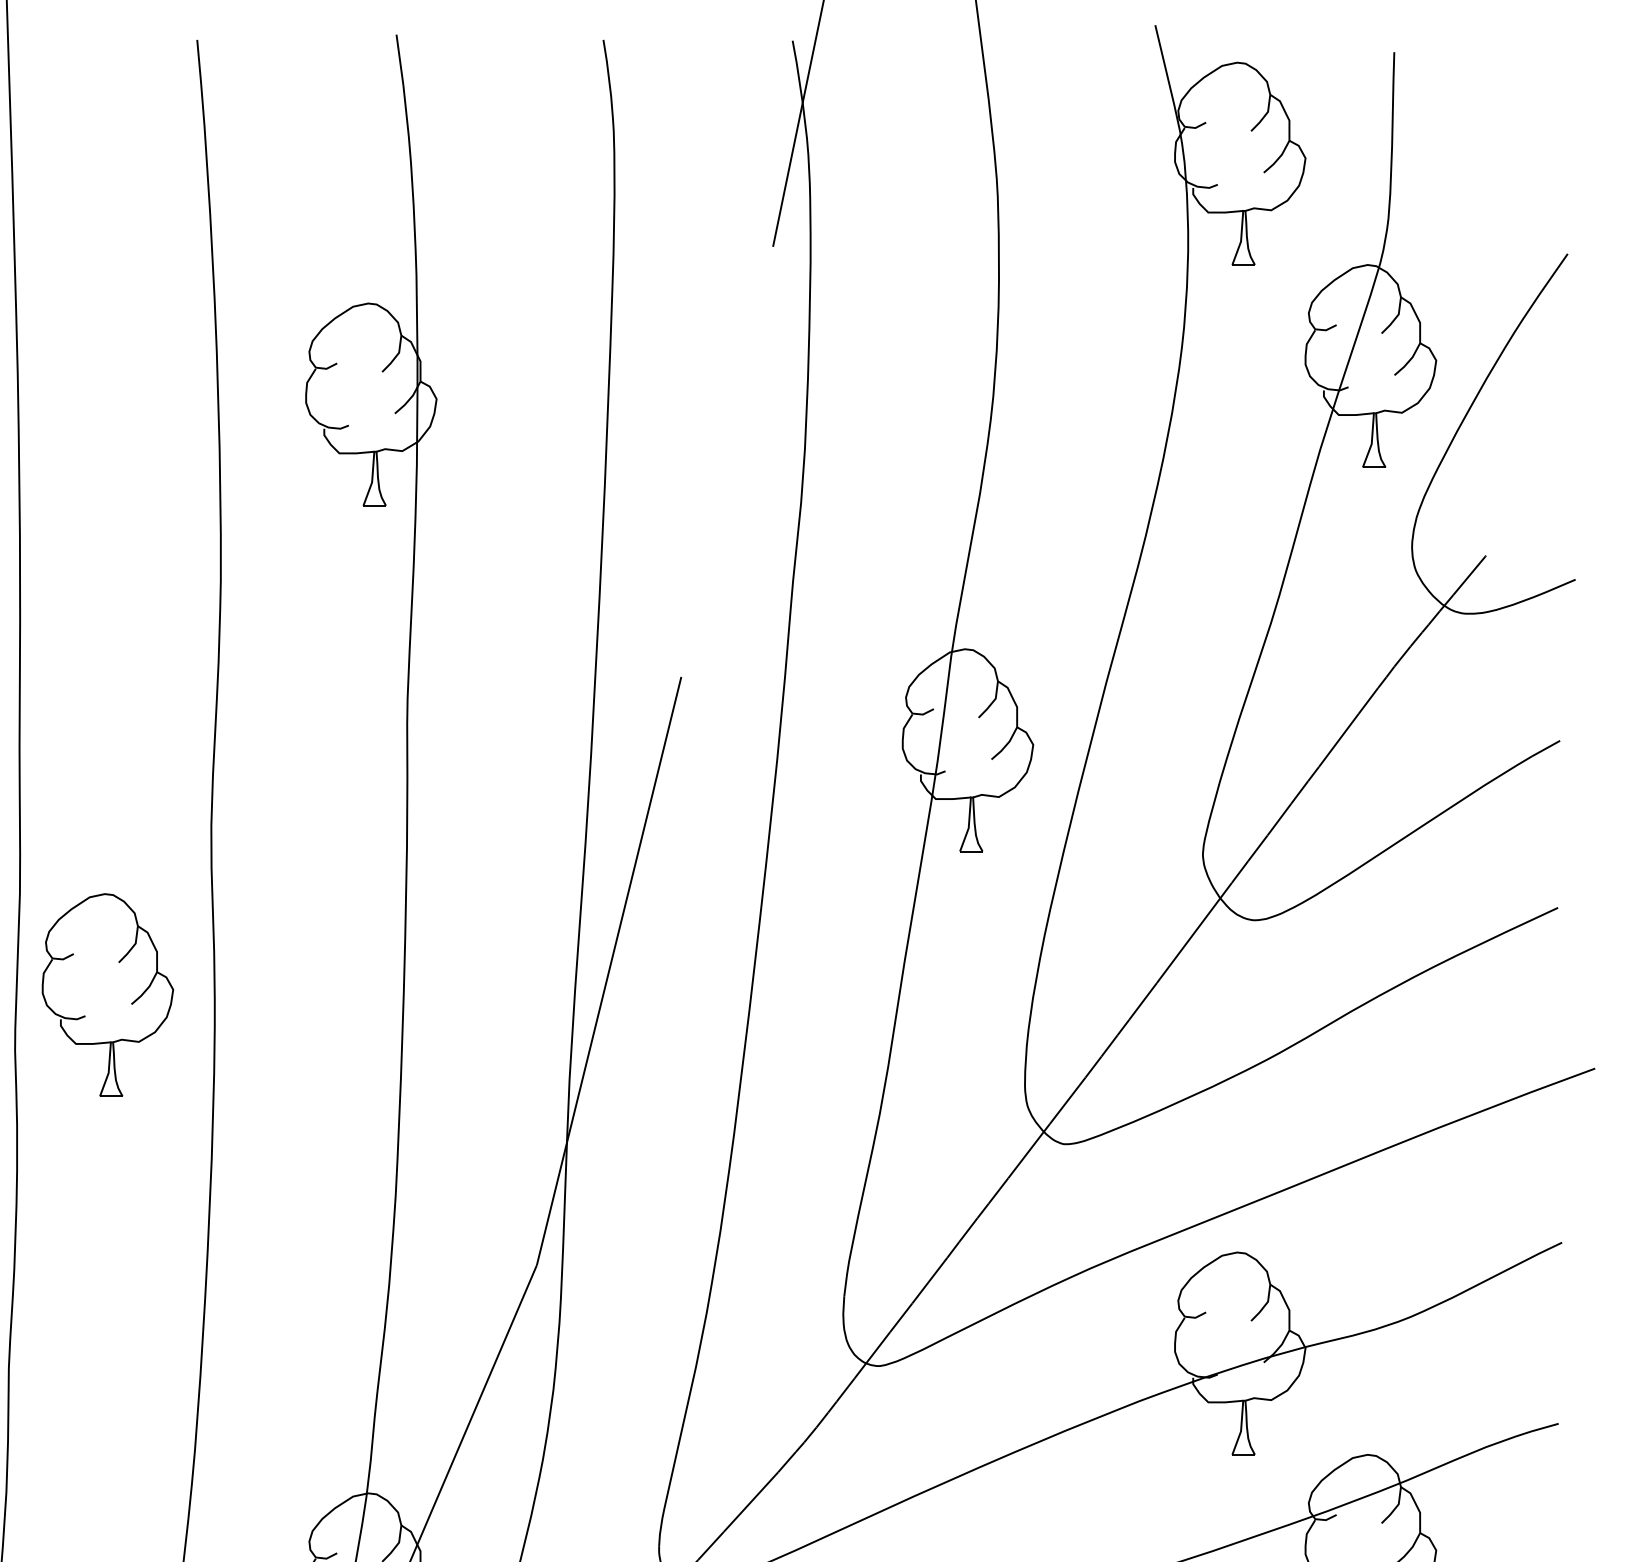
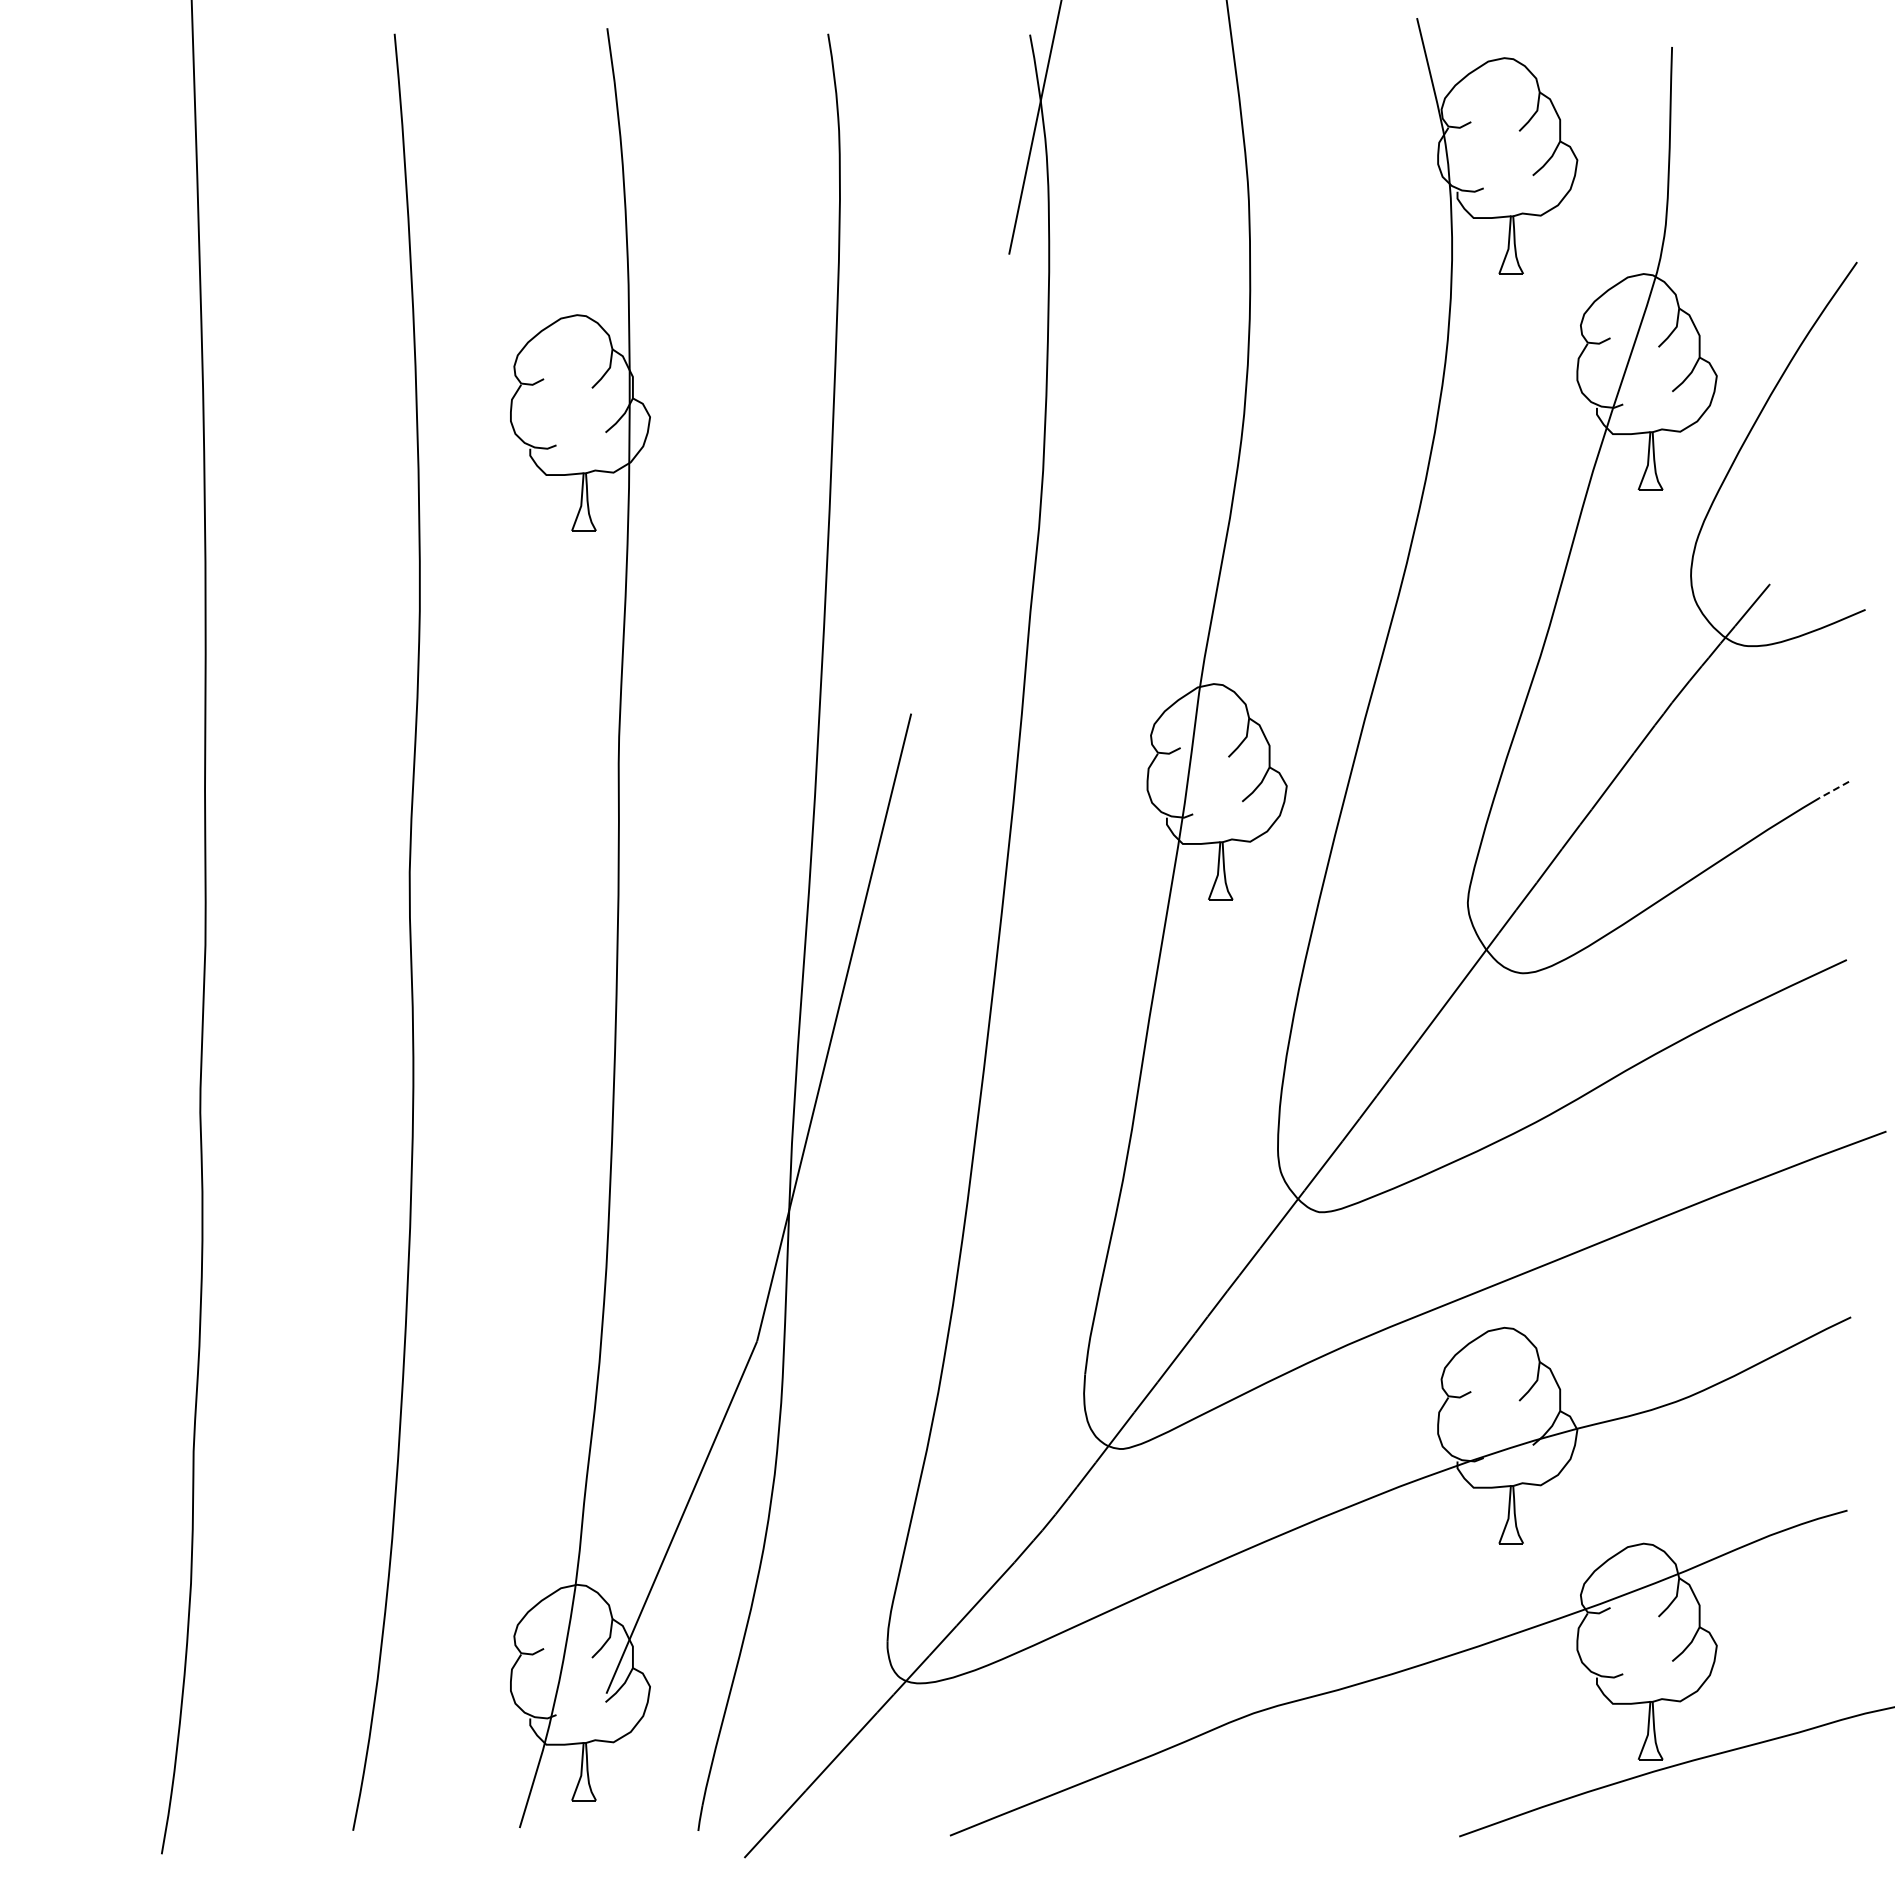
line: (1545, 748) -> (1833, 790), solid -> dashed
part: (131, 1002) -> (324, 1061), removed

